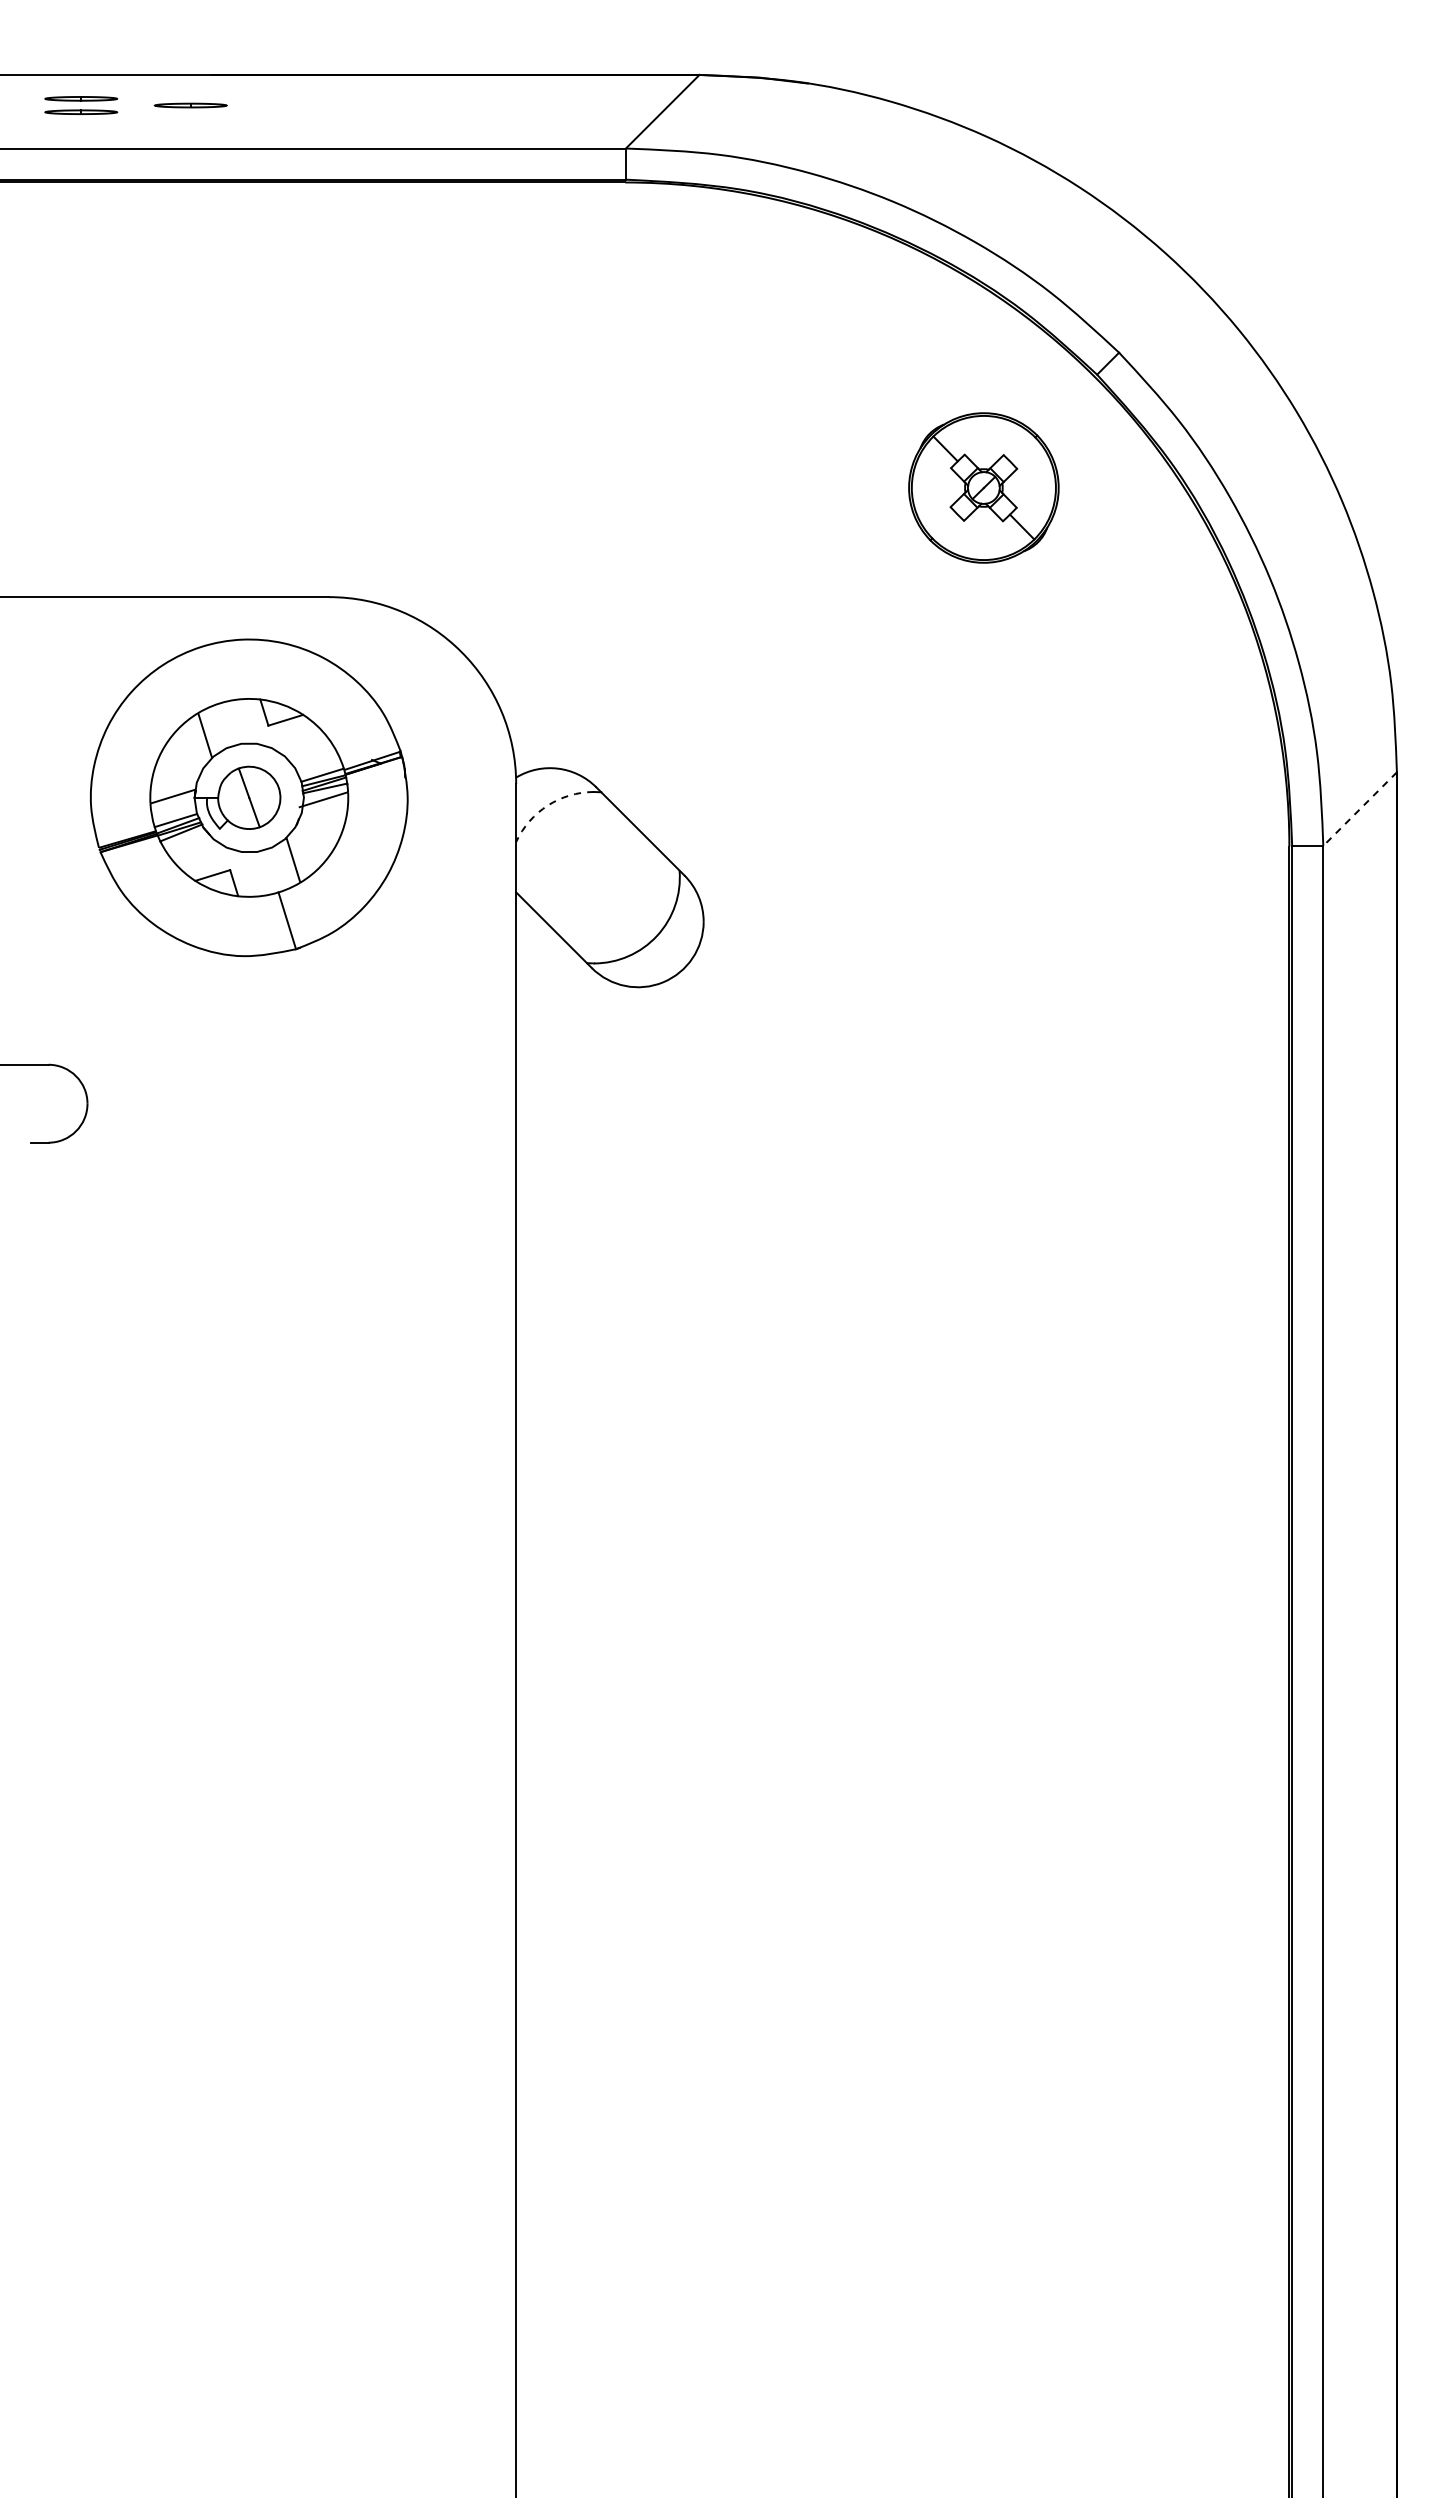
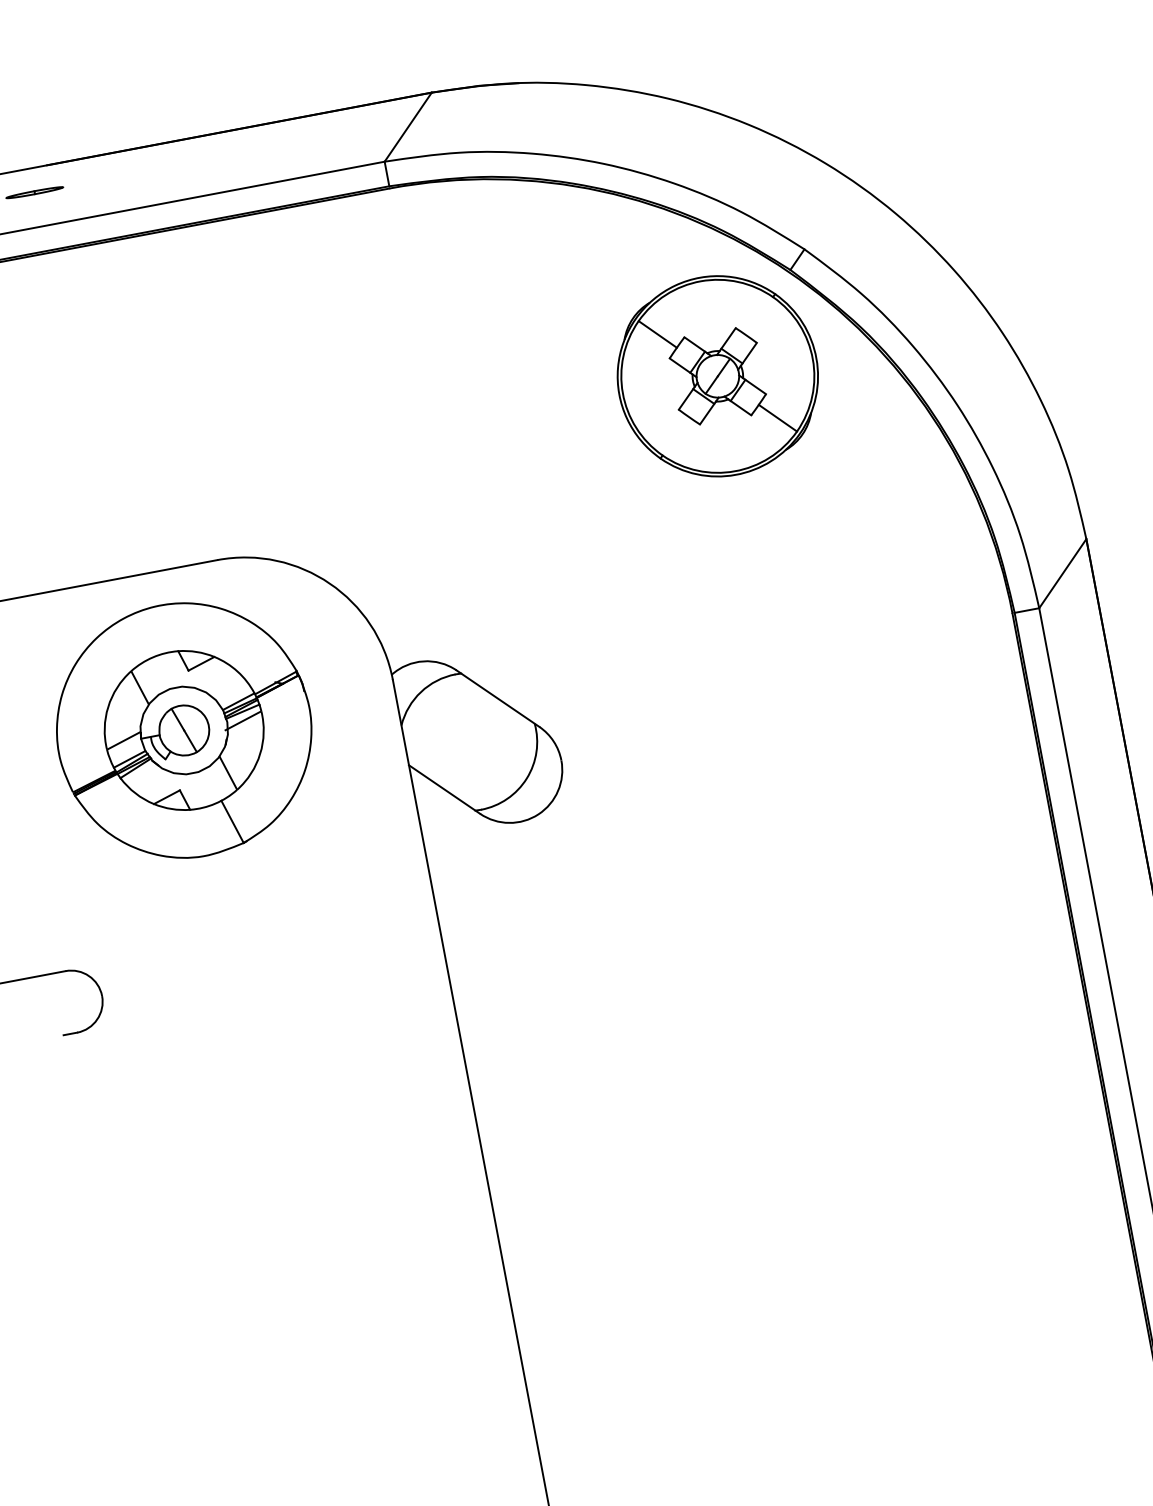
part: (983, 487) -> (717, 375), size x1.67
arc: (547, 805) -> (420, 692), dashed -> solid
line: (1359, 809) -> (1062, 574), dashed -> solid

